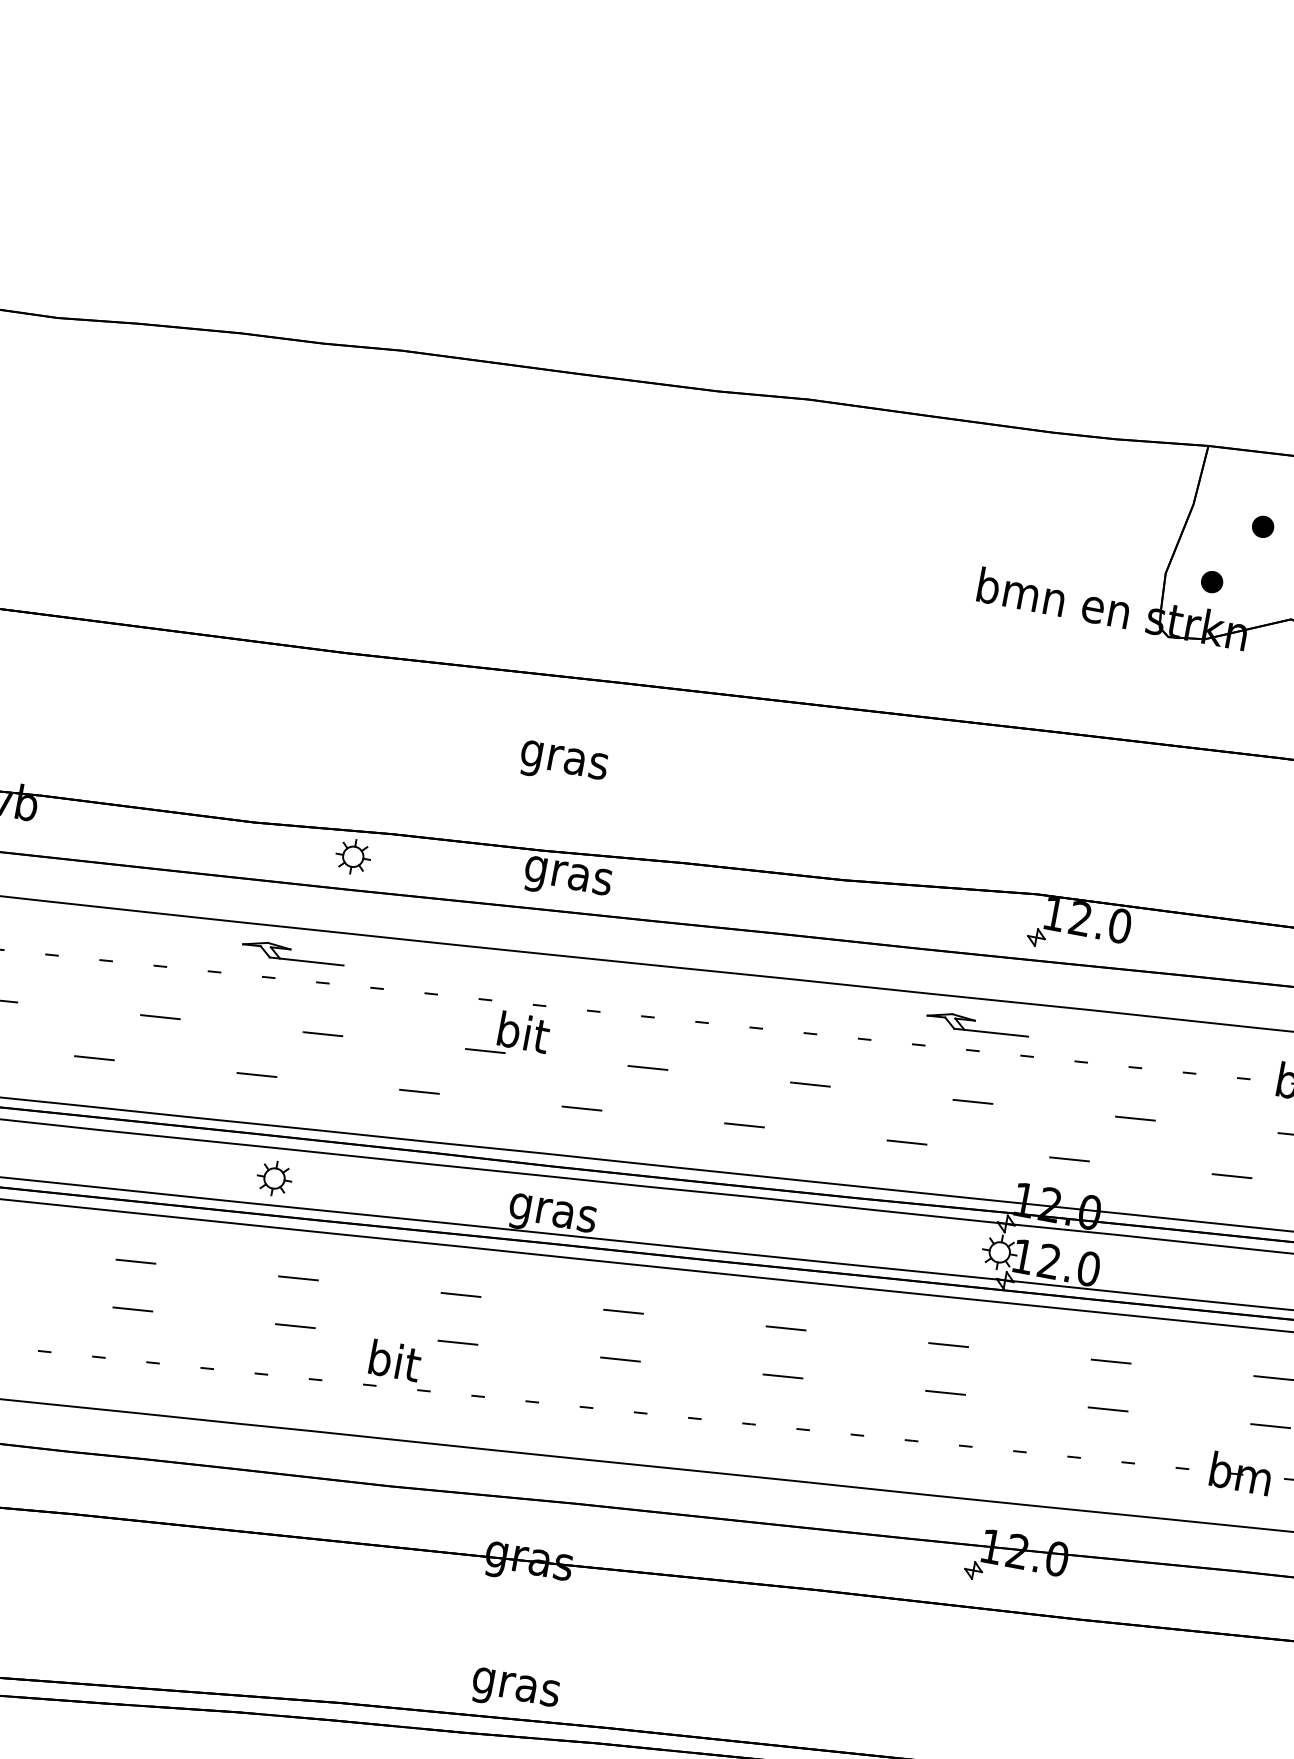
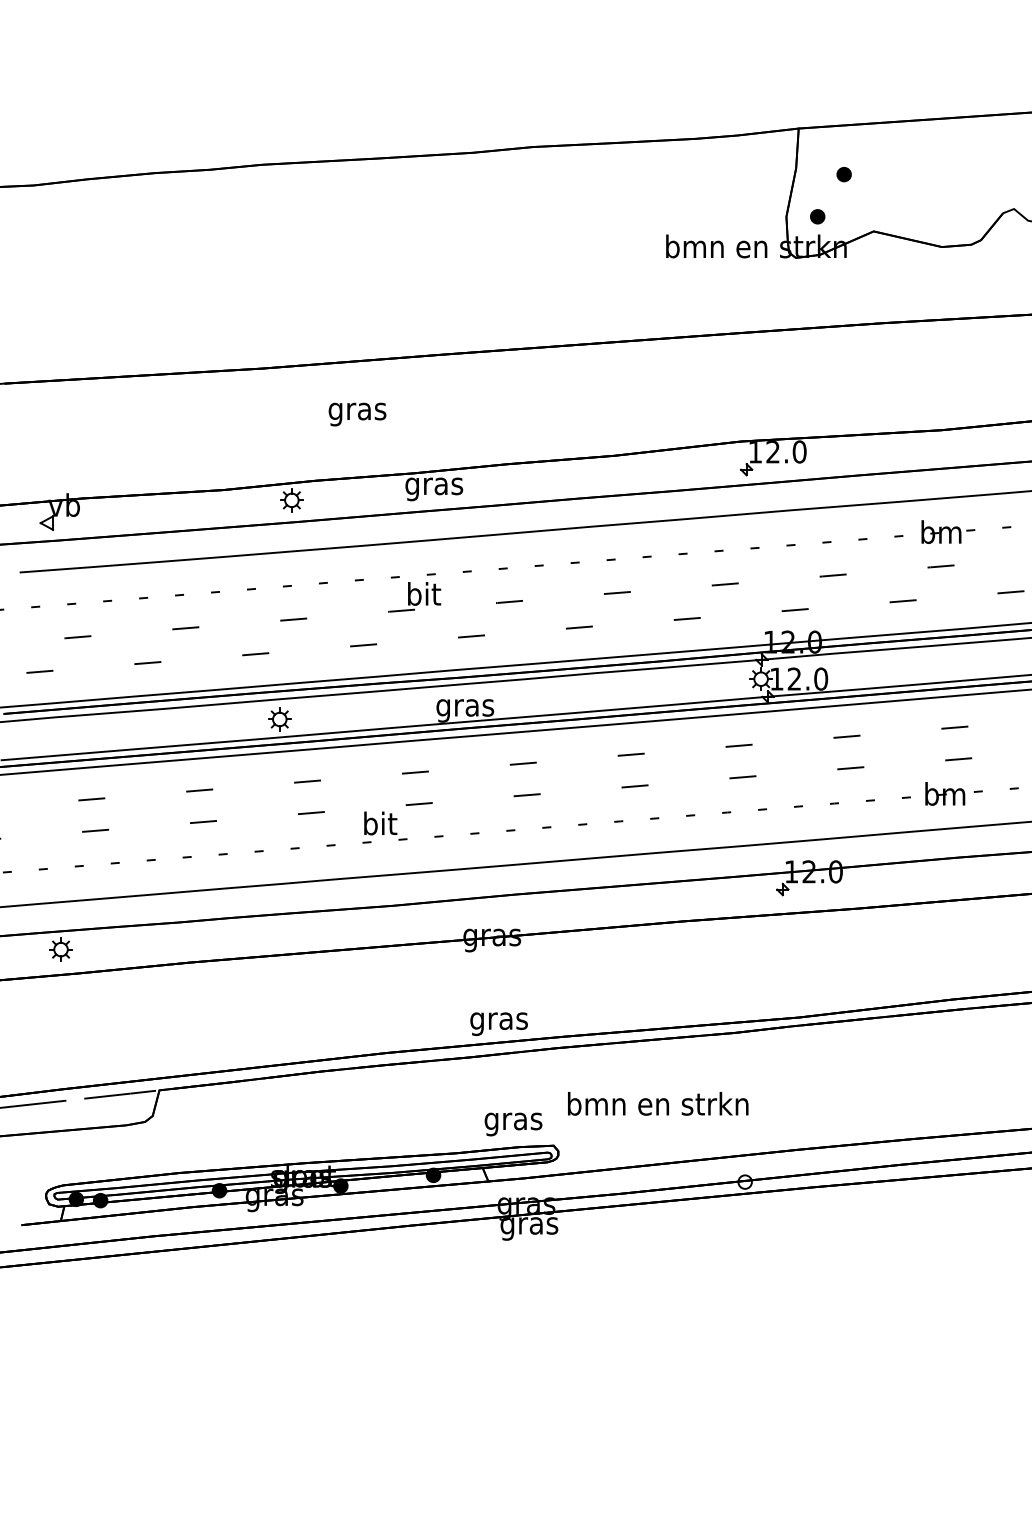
text: (563, 764) -> (357, 414), moved
part: (292, 954) -> (264, 571), removed
part: (978, 1026) -> (719, 534), removed

